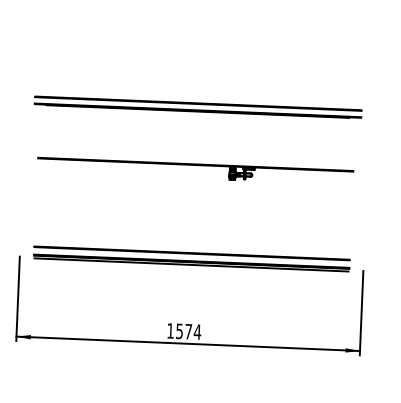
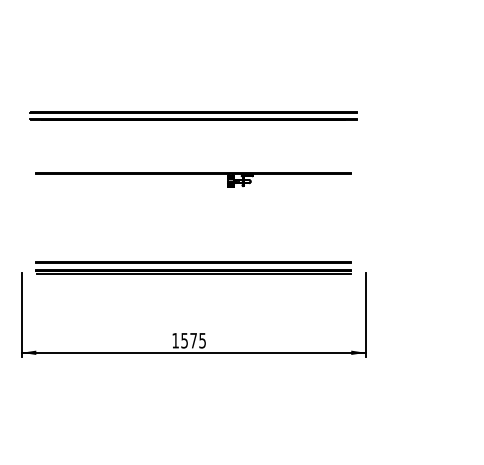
text: (197, 331) -> (202, 340), 1574 -> 1575

